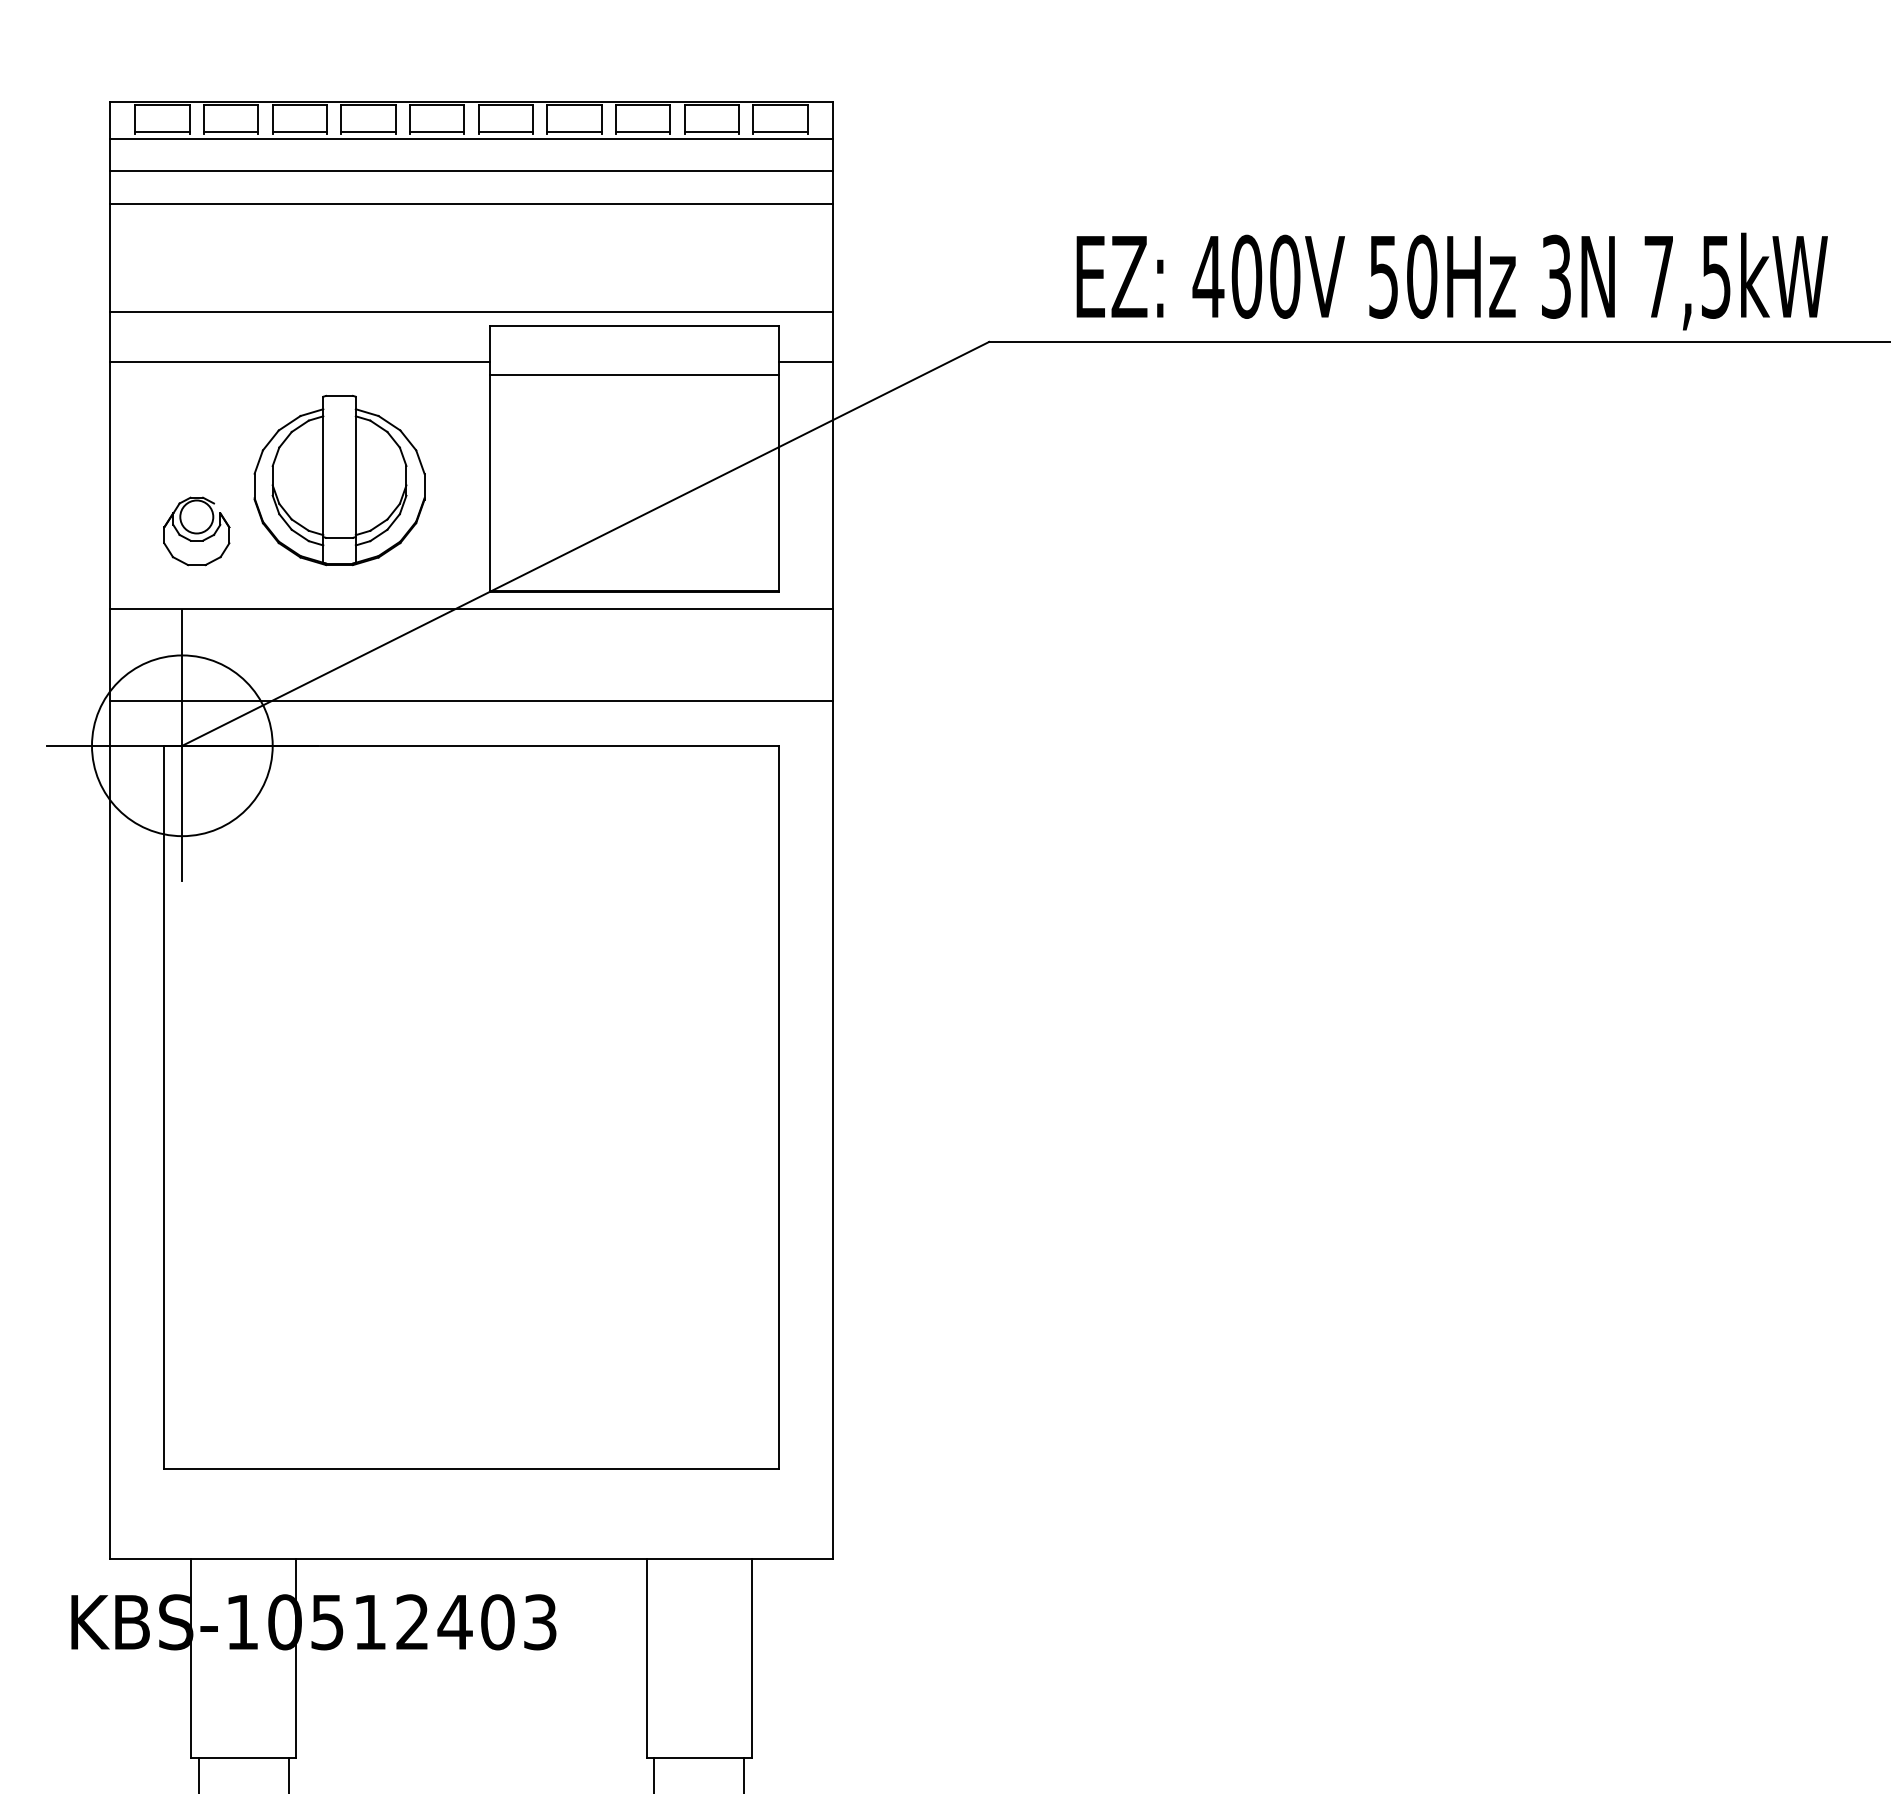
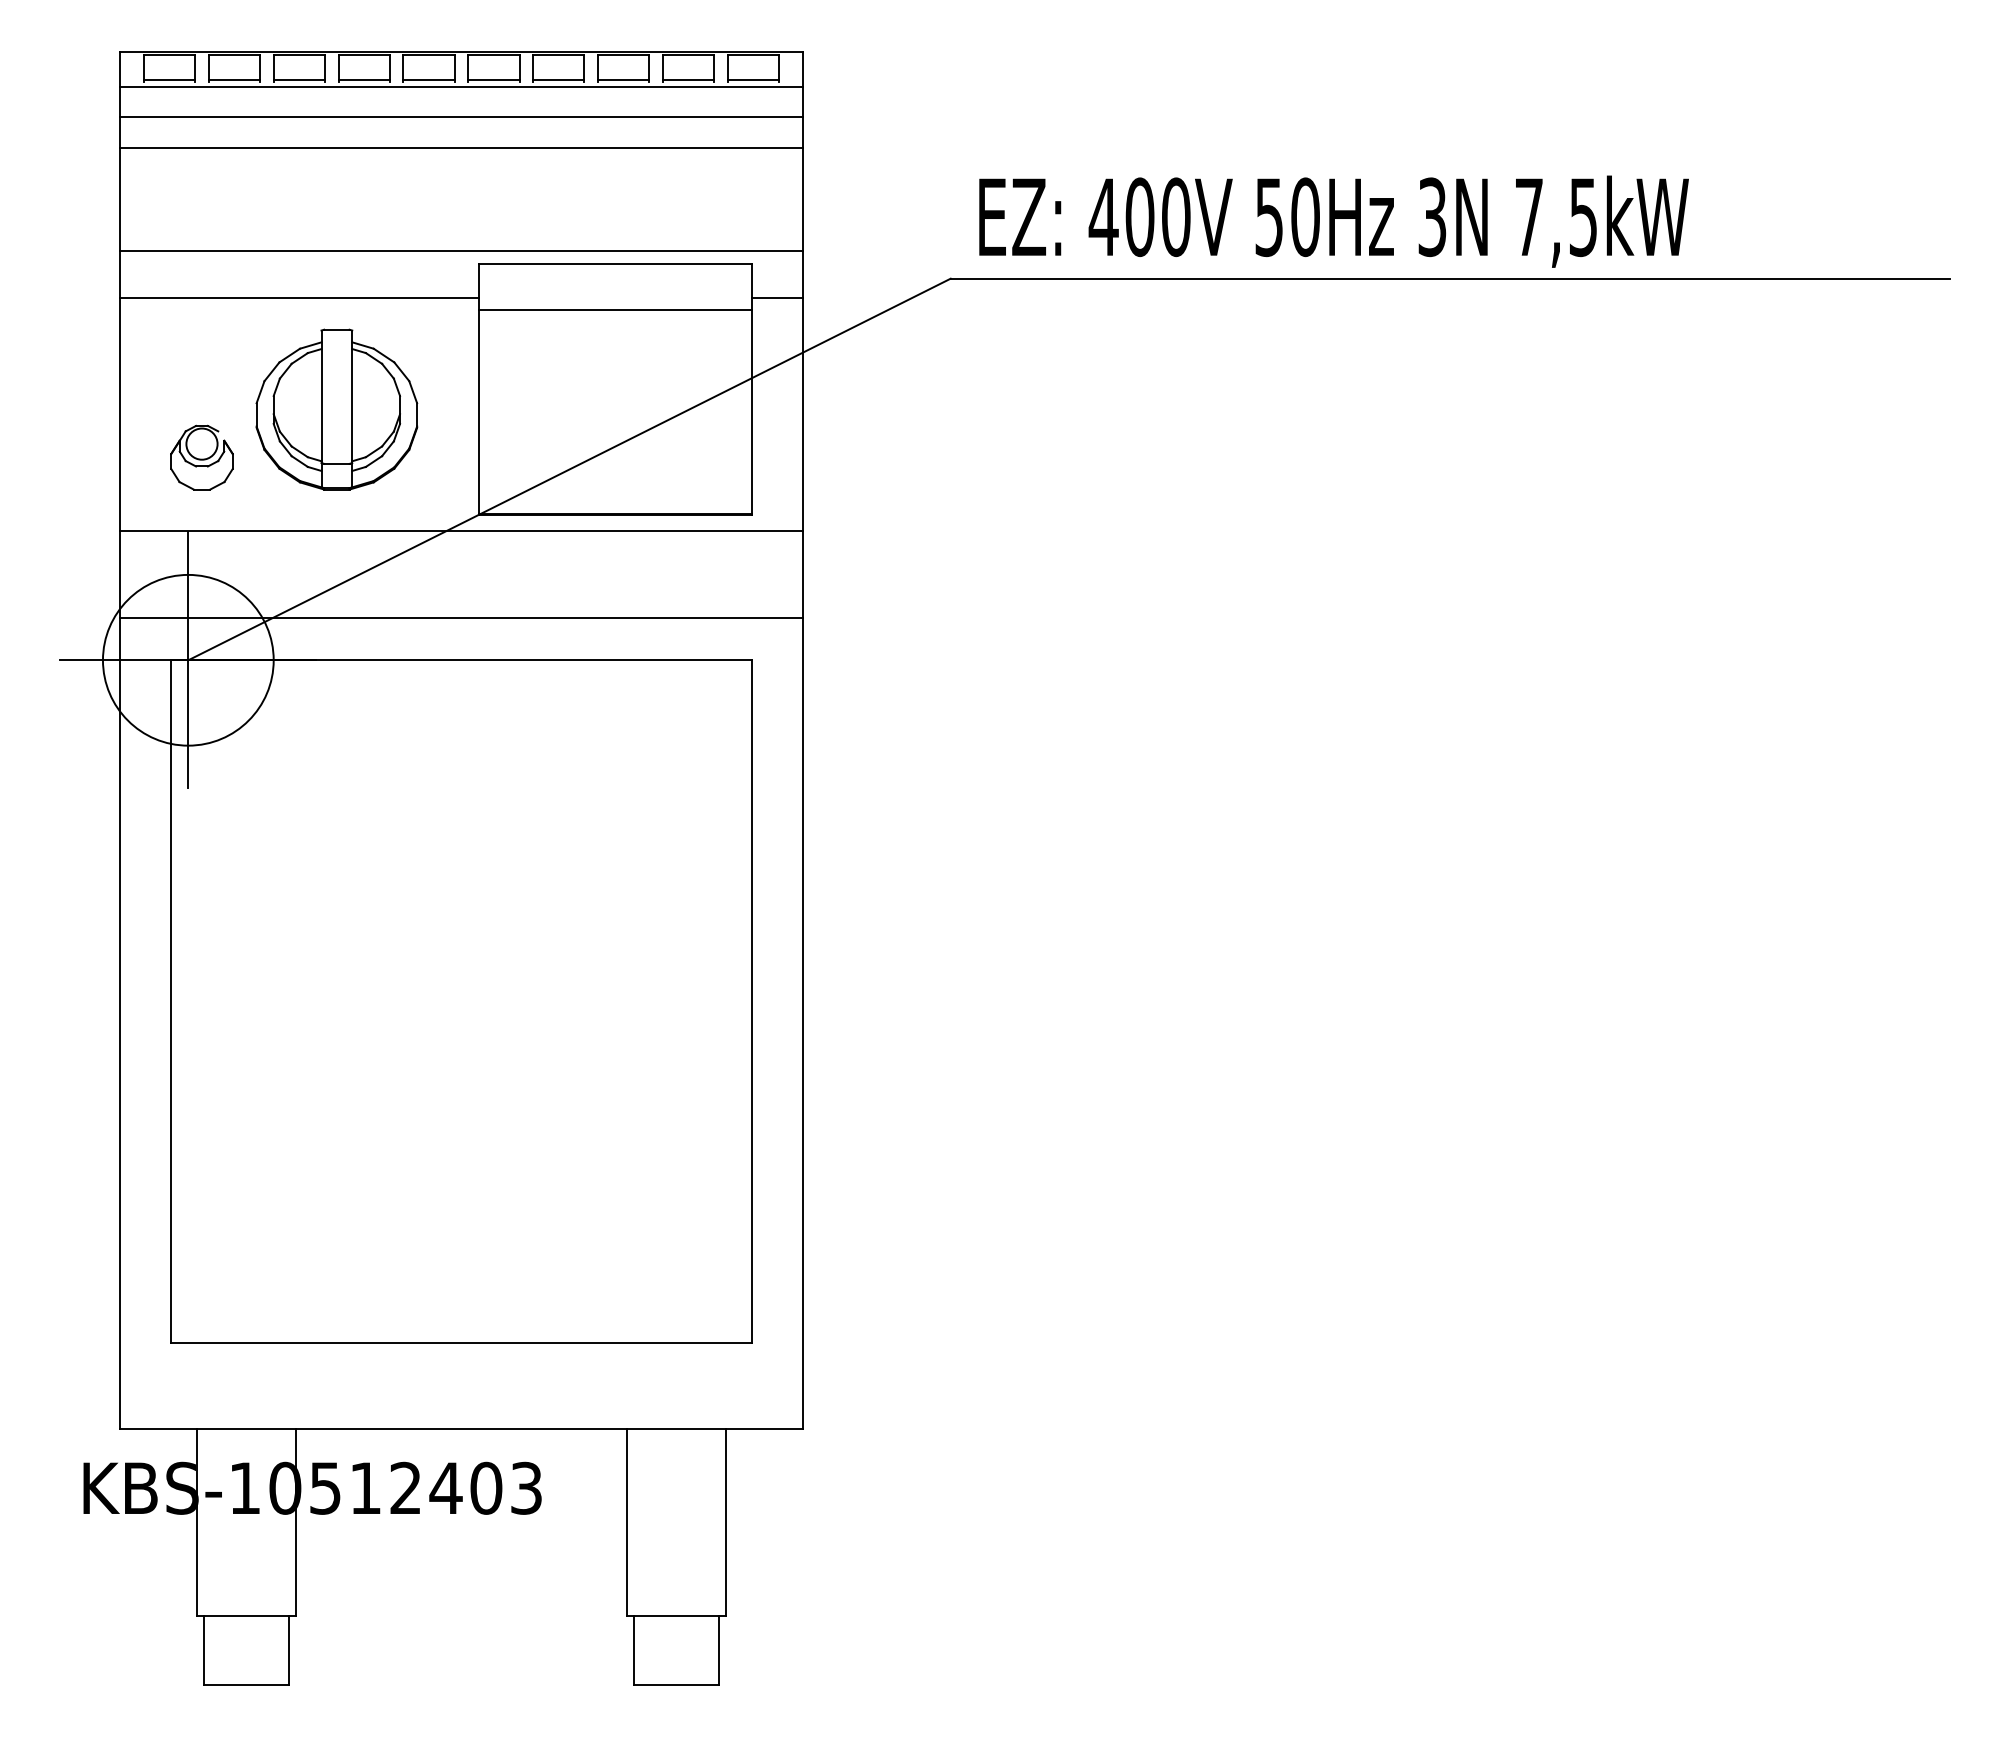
text: (1451, 281) -> (1333, 221), moved

